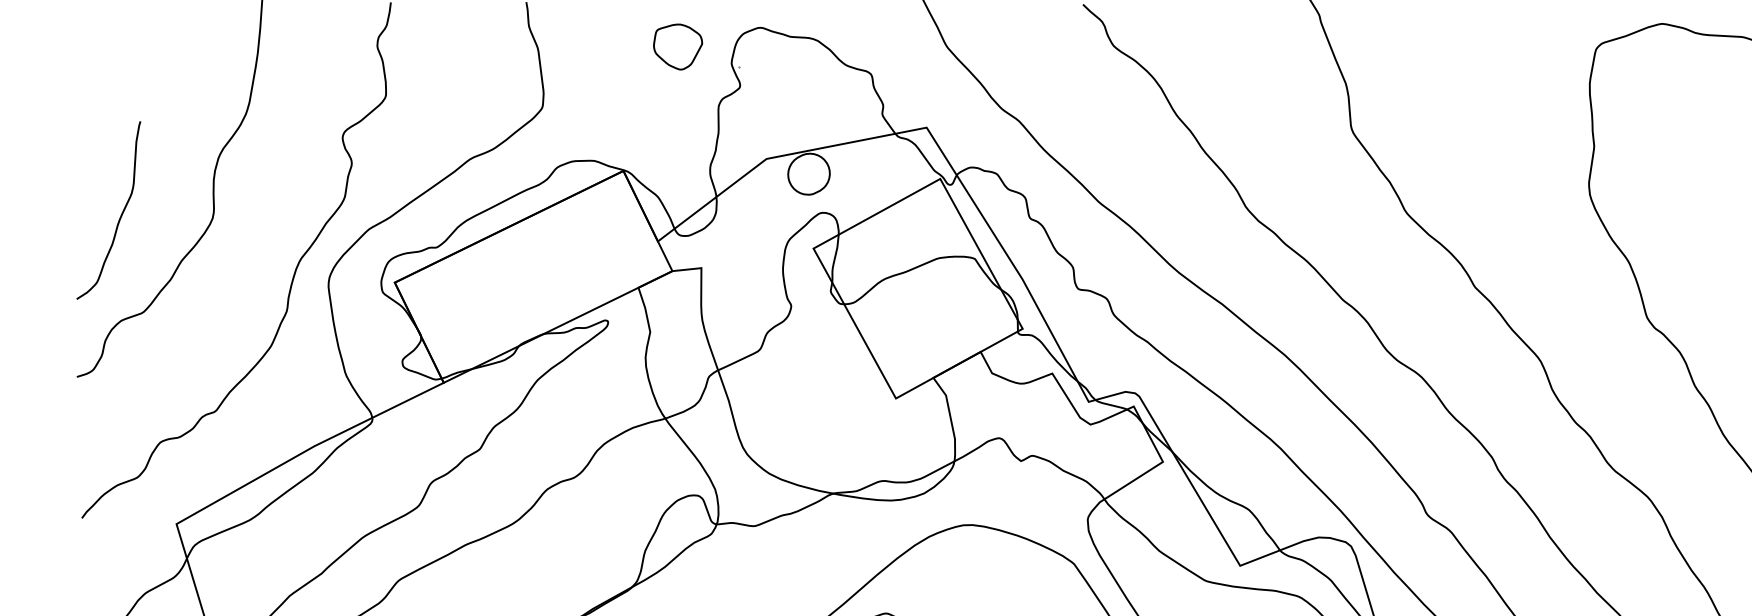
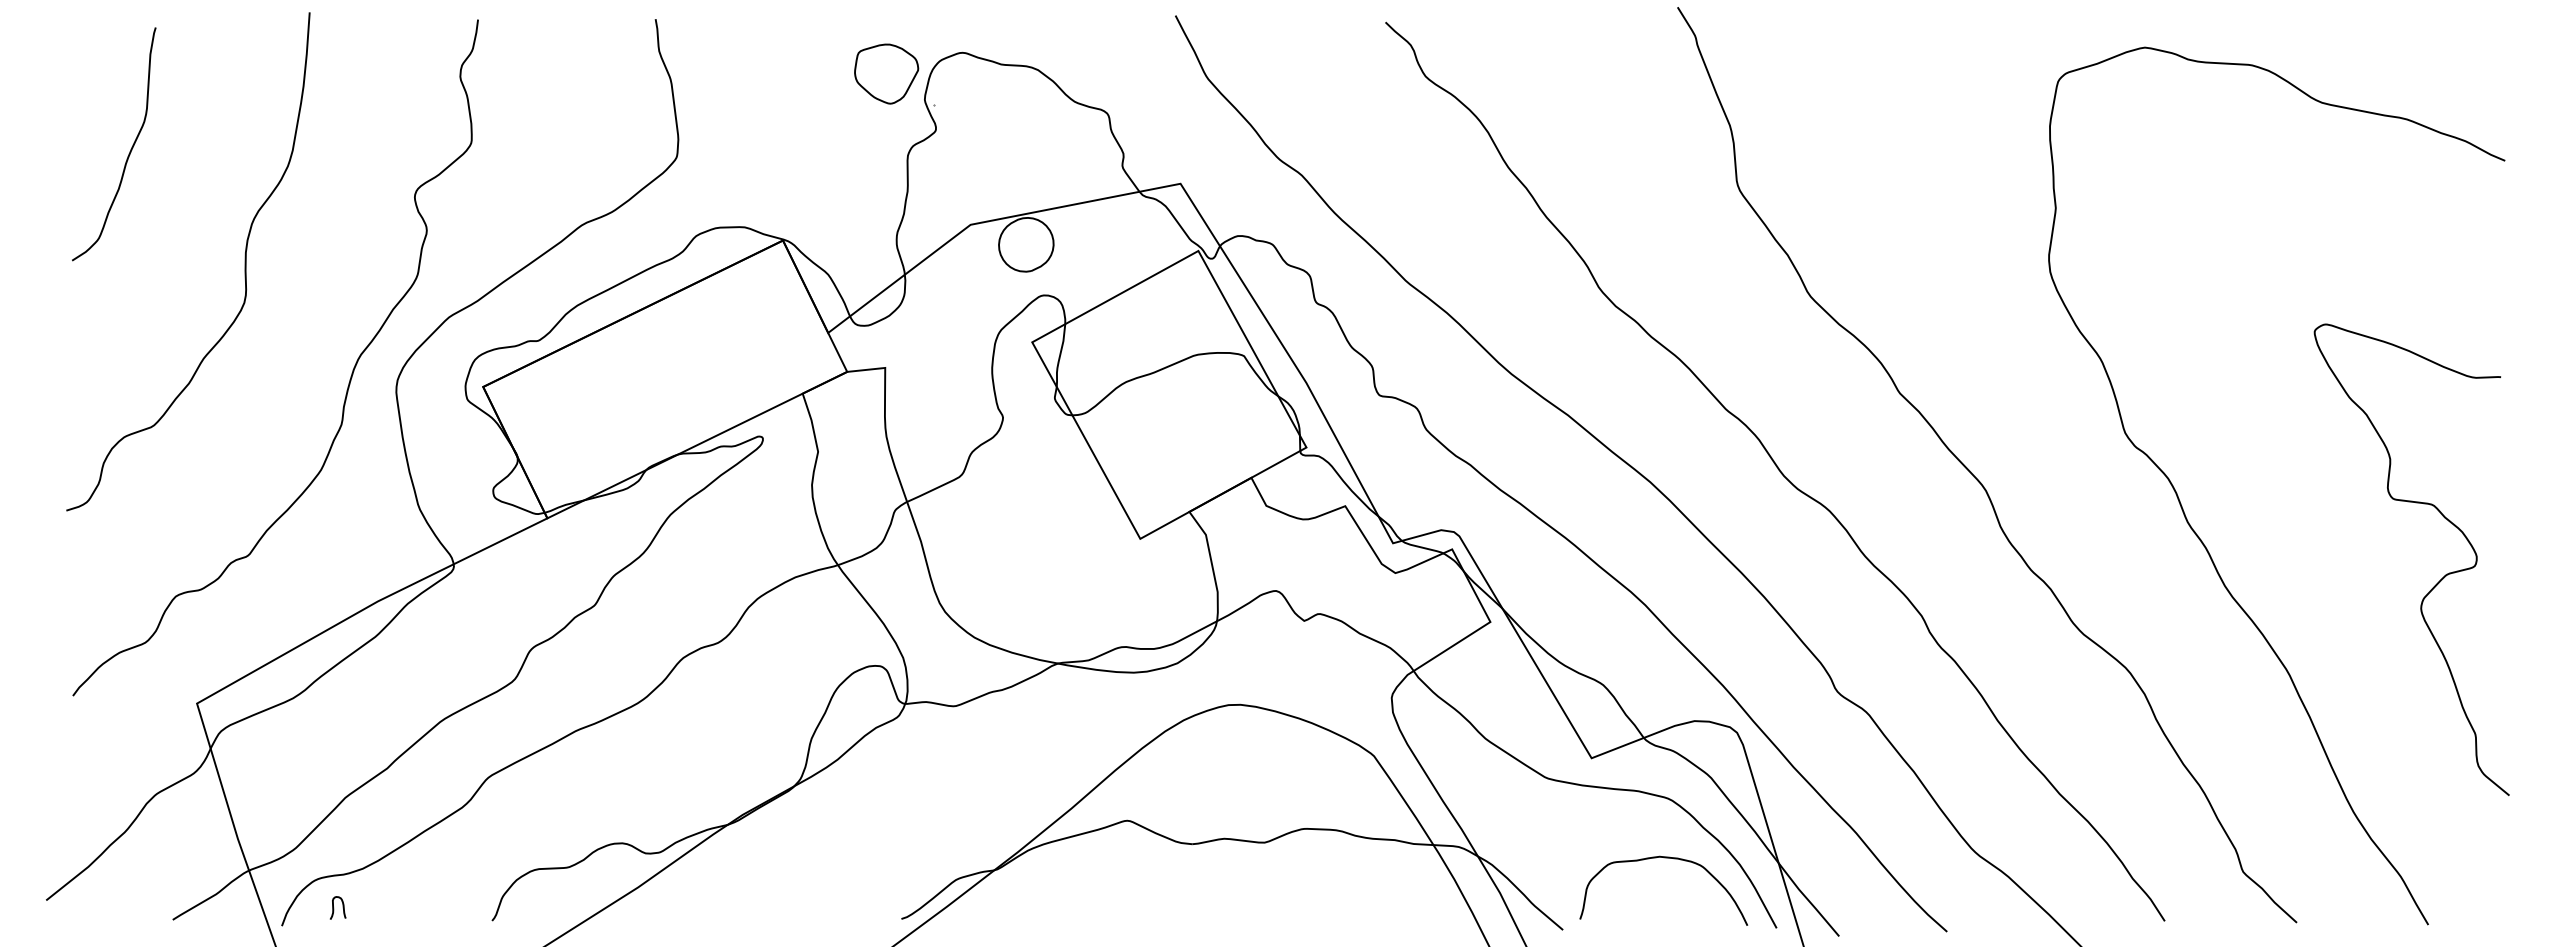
part: (677, 46) -> (886, 73), moved
curve: (120, 215) -> (129, 151), moved

